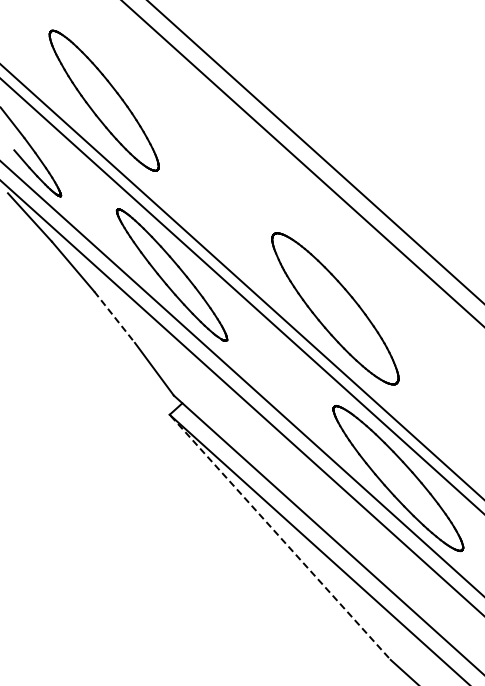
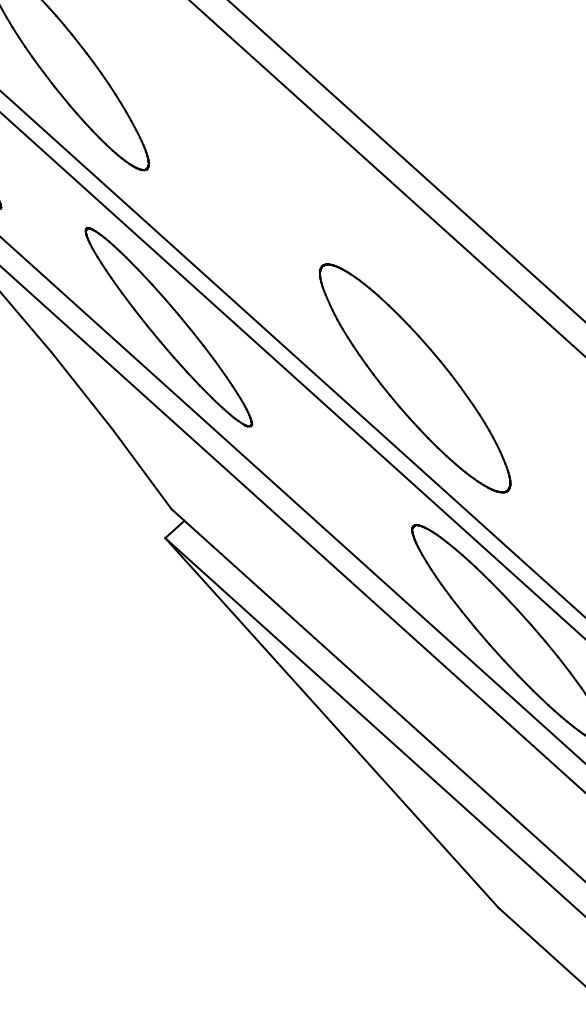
line: (114, 317) -> (82, 391), dashed -> solid
line: (281, 538) -> (333, 724), dashed -> solid

